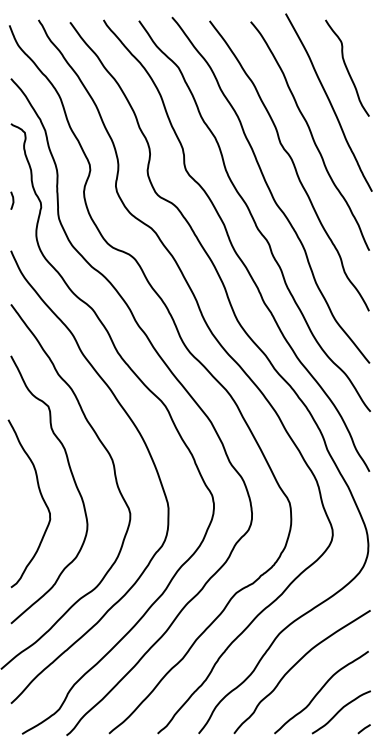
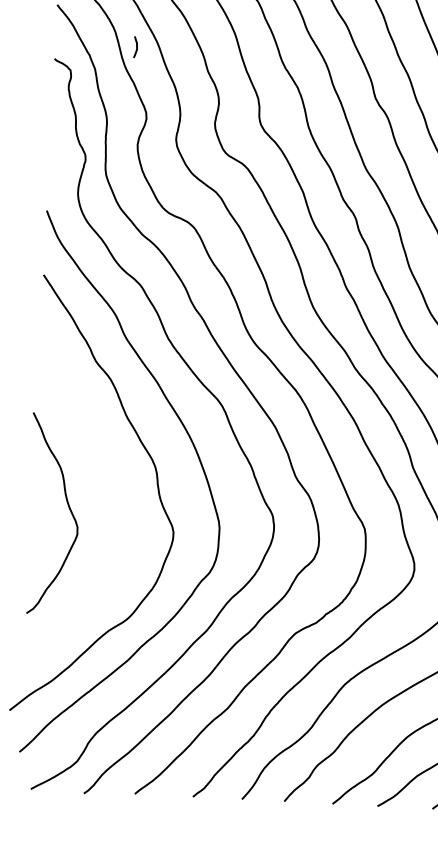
curve: (12, 200) -> (136, 46), moved
curve: (73, 481) -> (107, 490), removed

